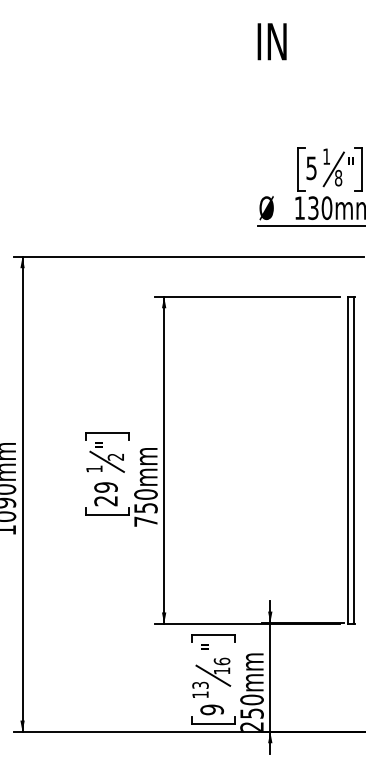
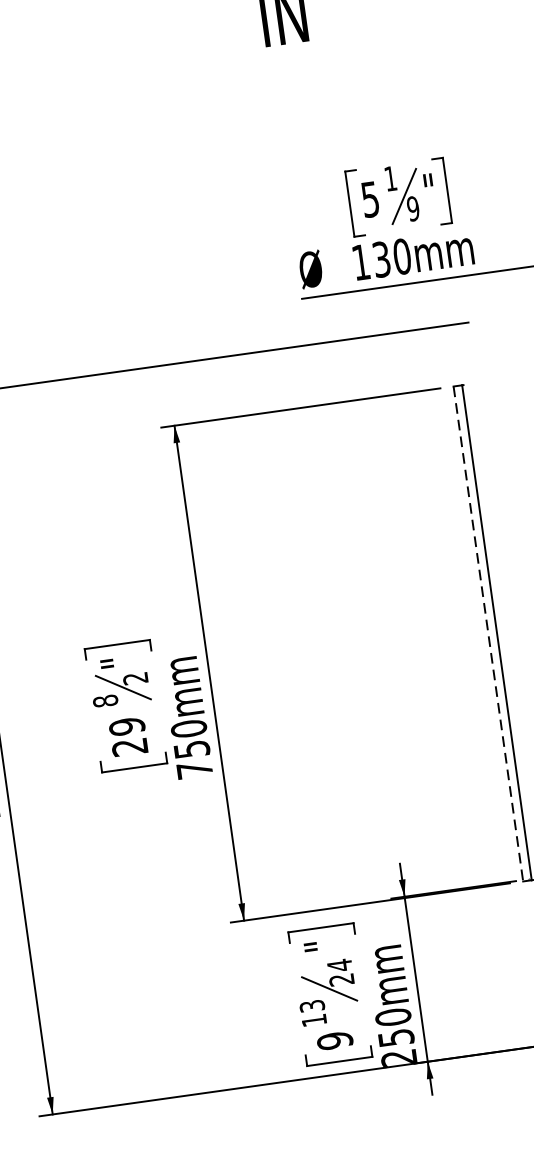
text: (338, 178) -> (413, 209), 8 -> 9
line: (348, 460) -> (488, 634), solid -> dashed
text: (94, 468) -> (105, 700), 1 -> 8
text: (221, 665) -> (339, 971), 16 -> 24

